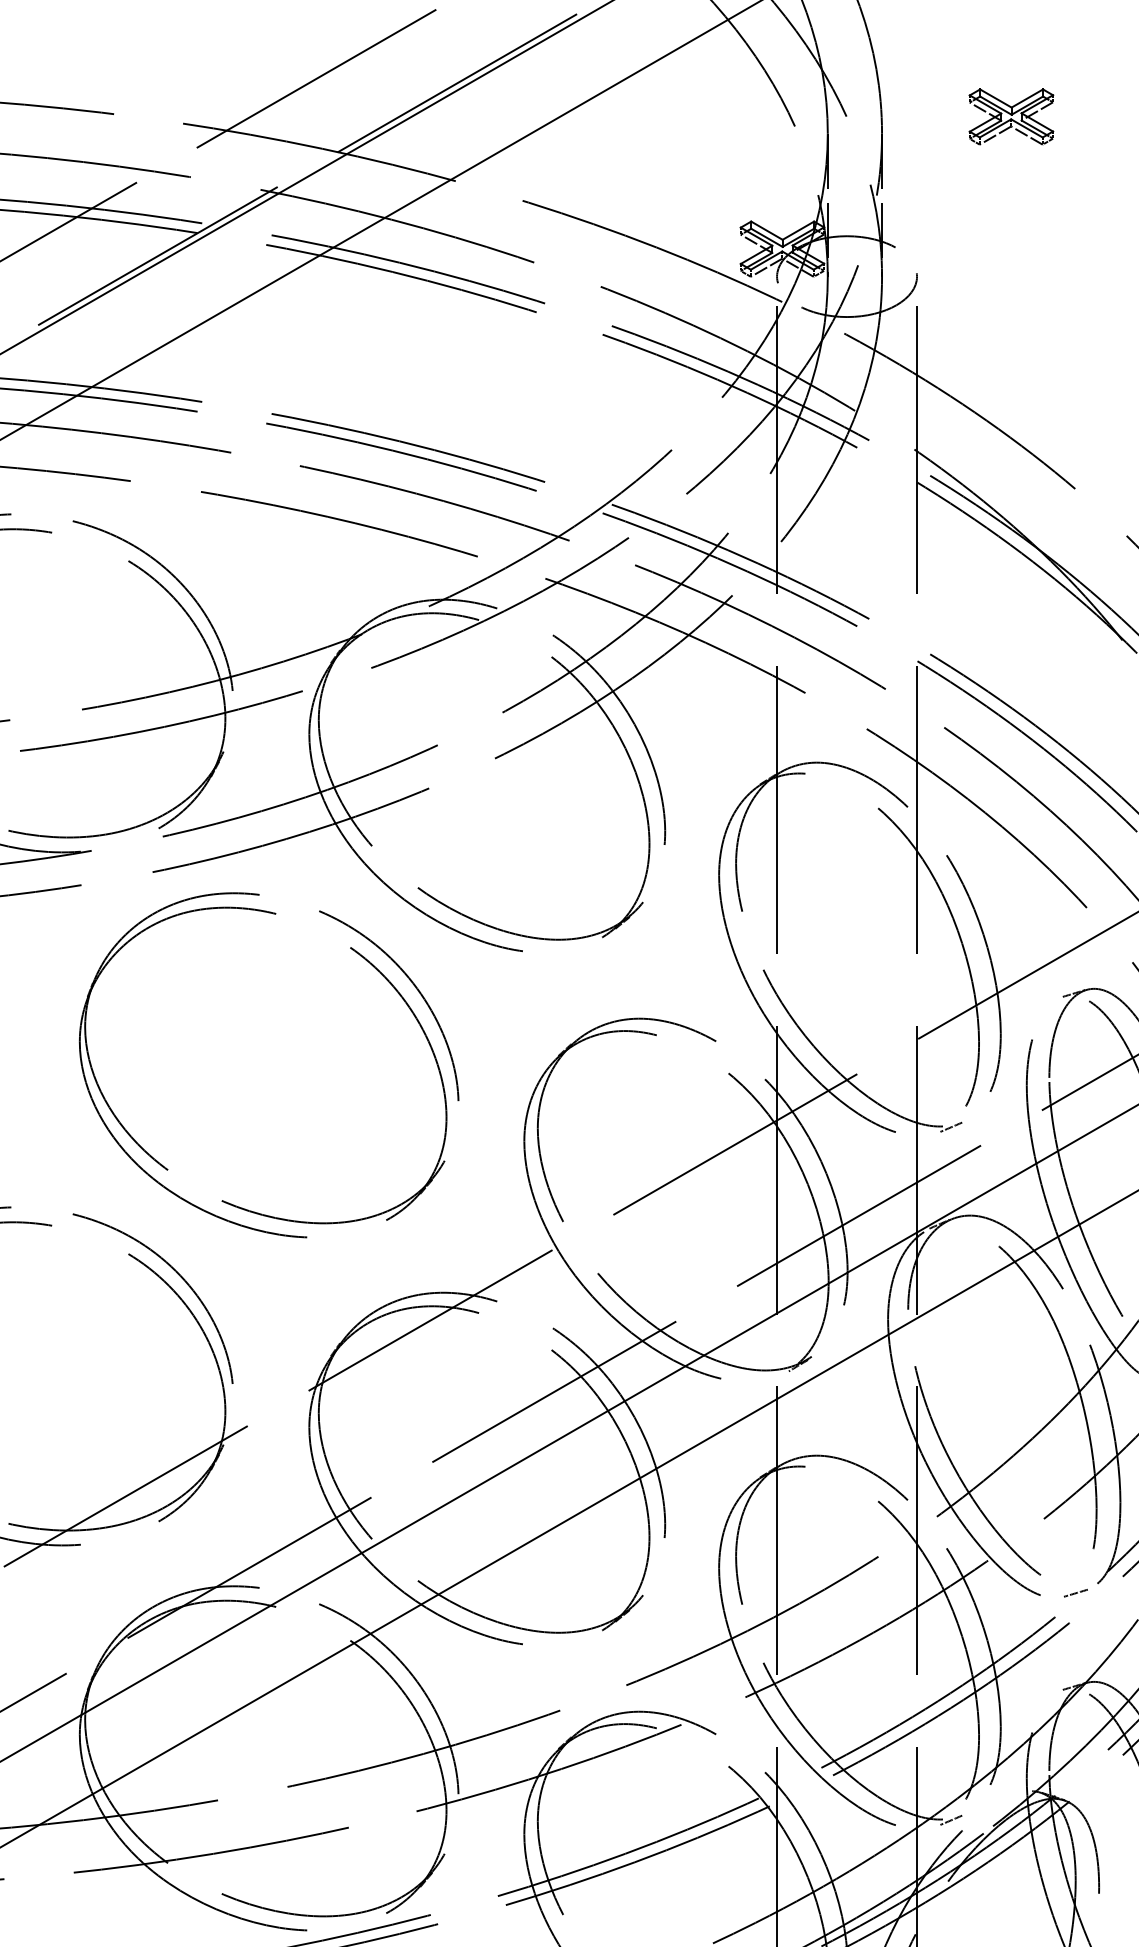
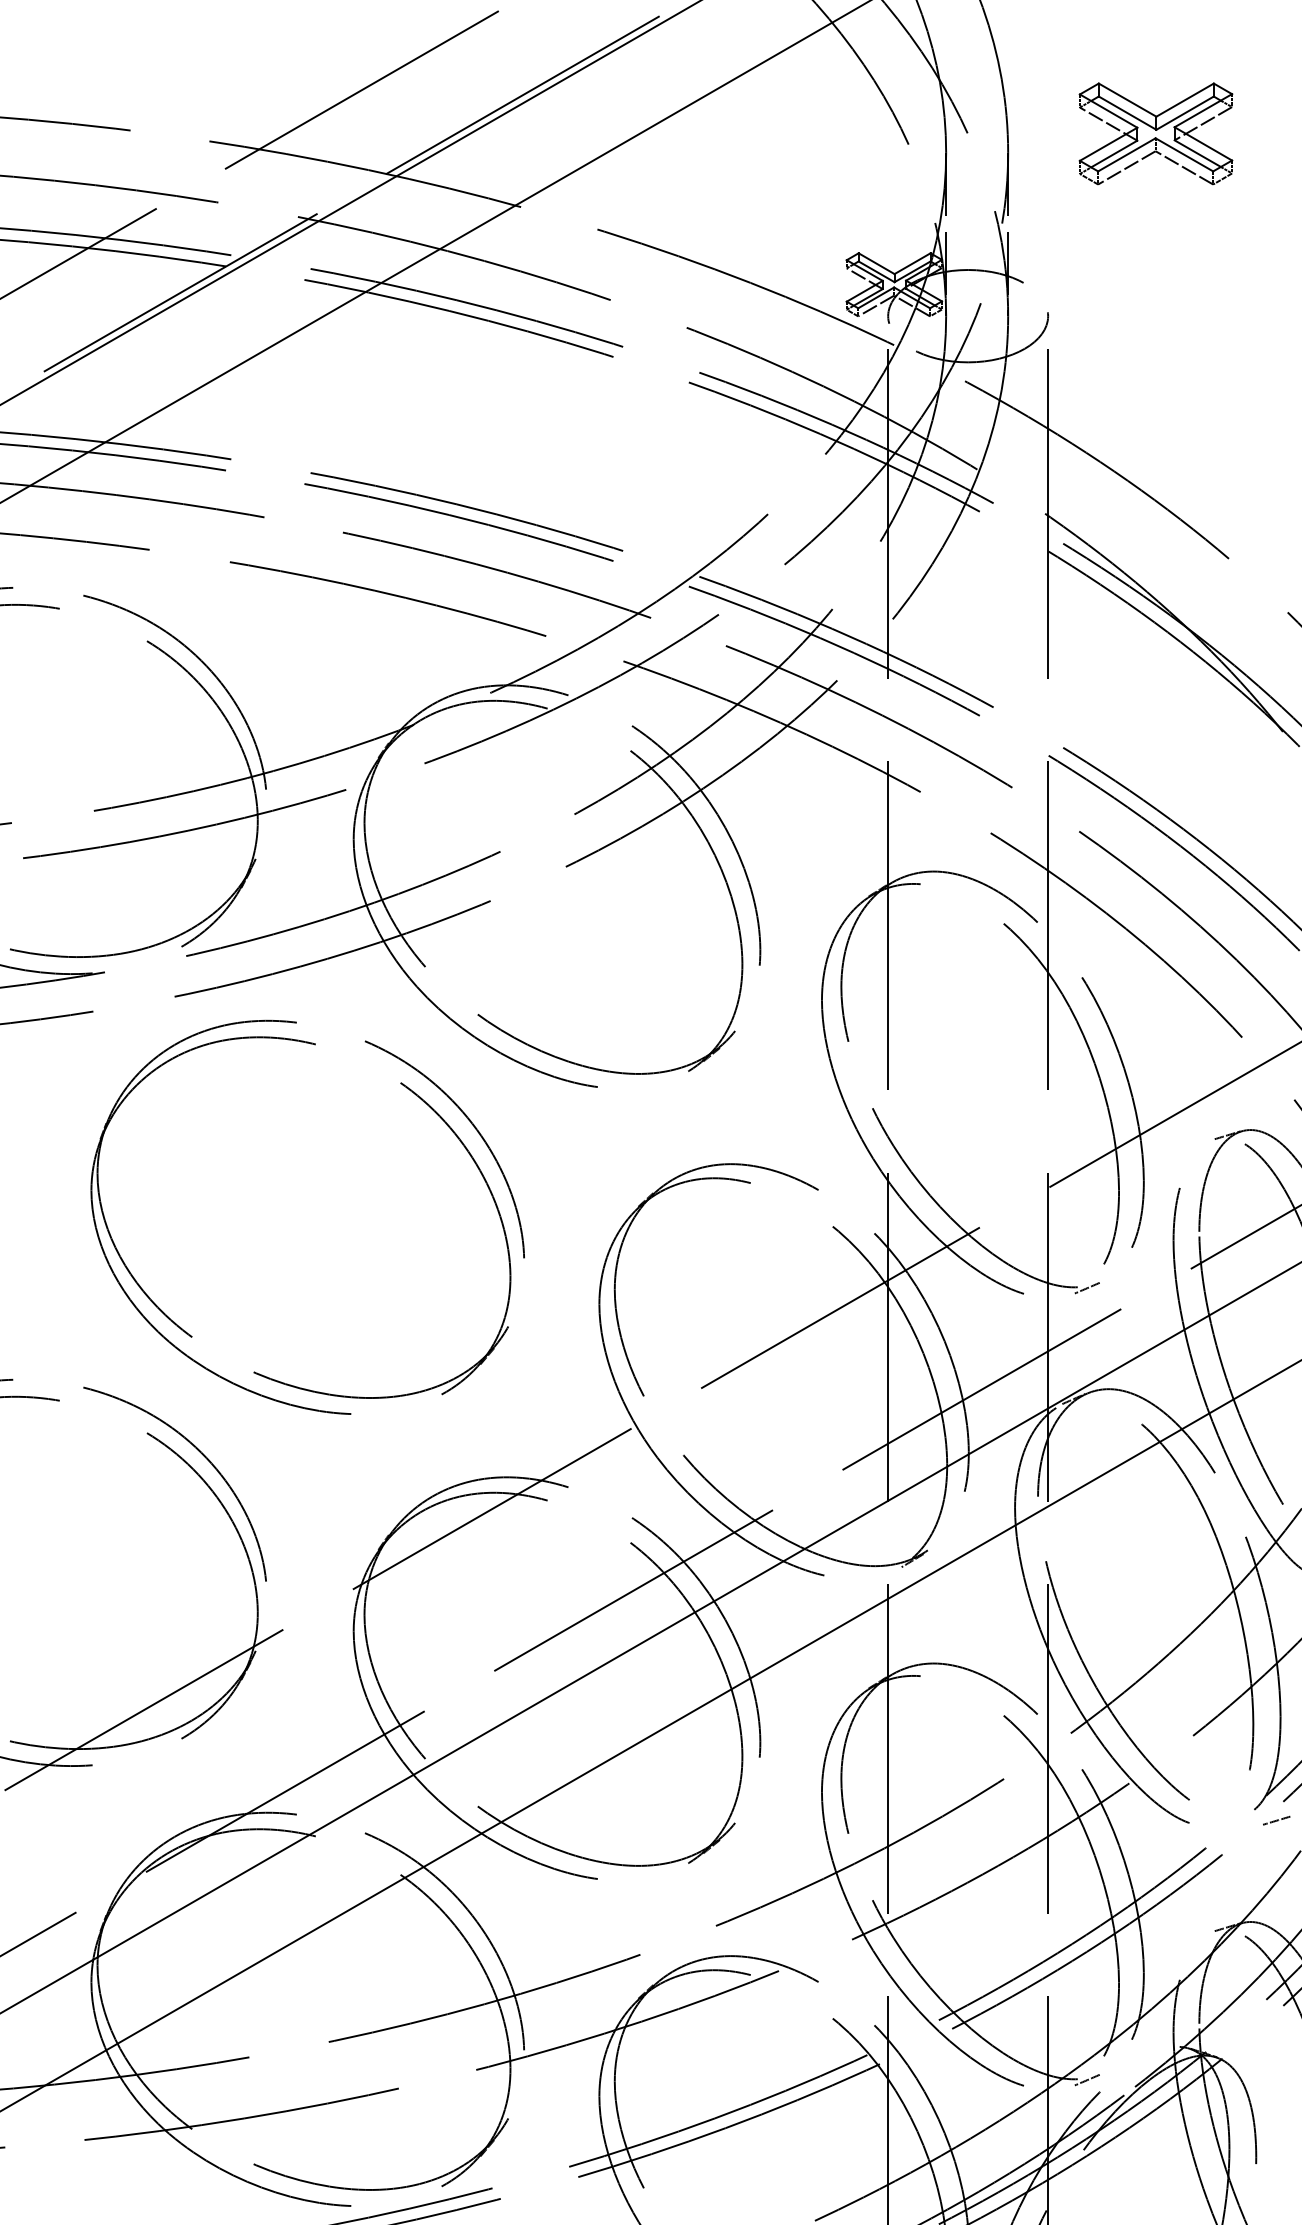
part: (1010, 116) -> (1155, 133), size x1.6
line: (1075, 1593) -> (1276, 1820), moved

